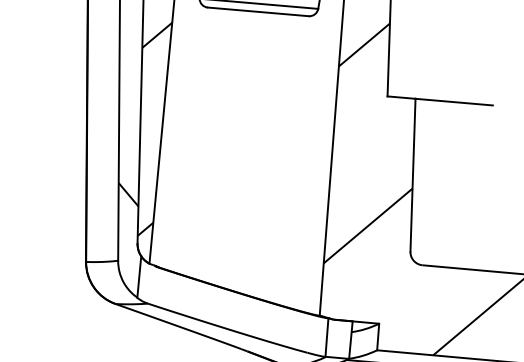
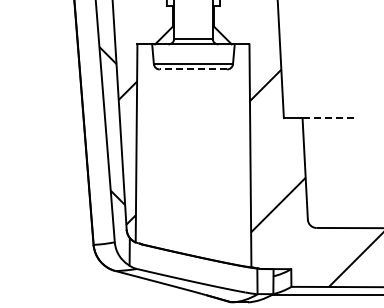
line: (258, 11) -> (193, 69), solid -> dashed
line: (454, 102) -> (328, 118), solid -> dashed

